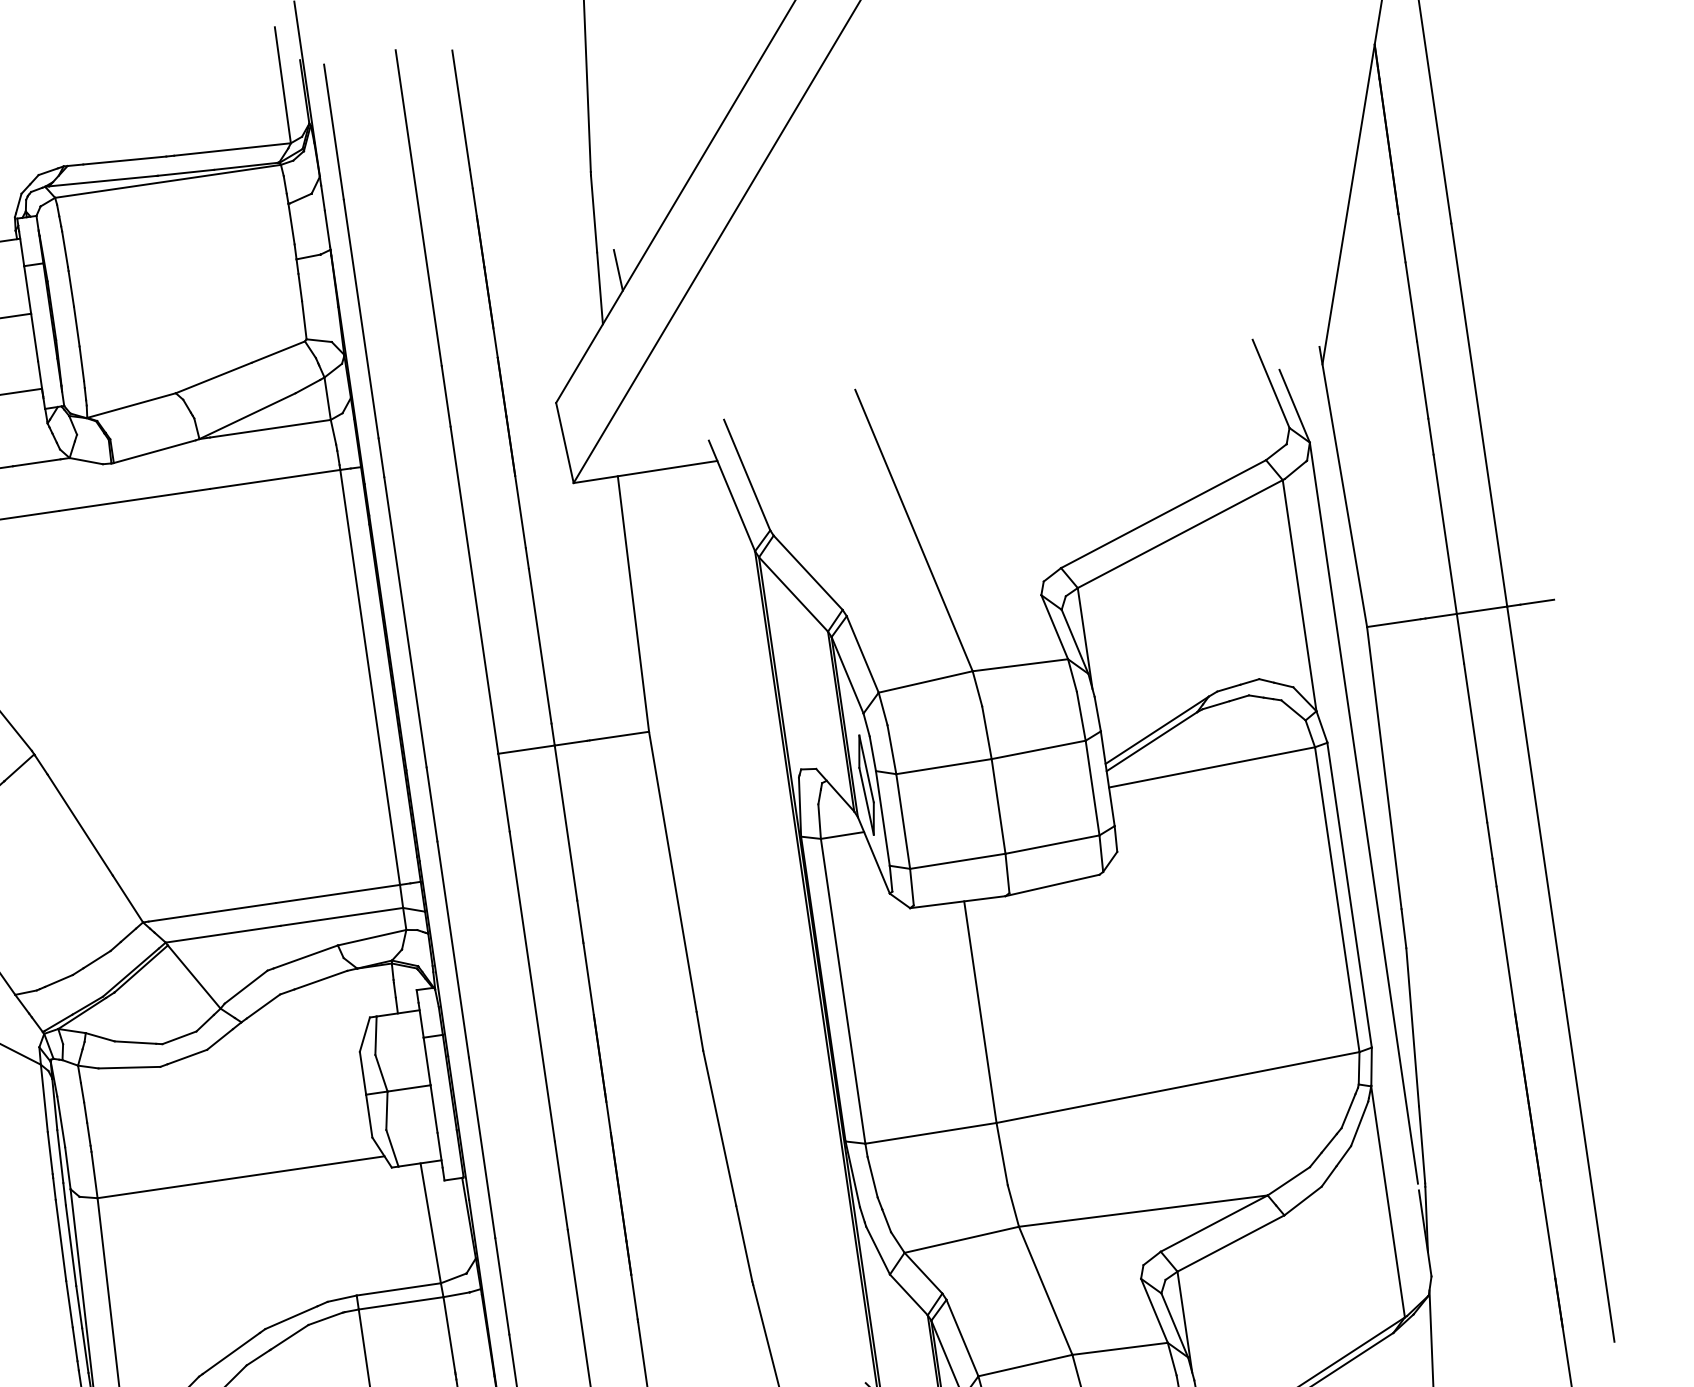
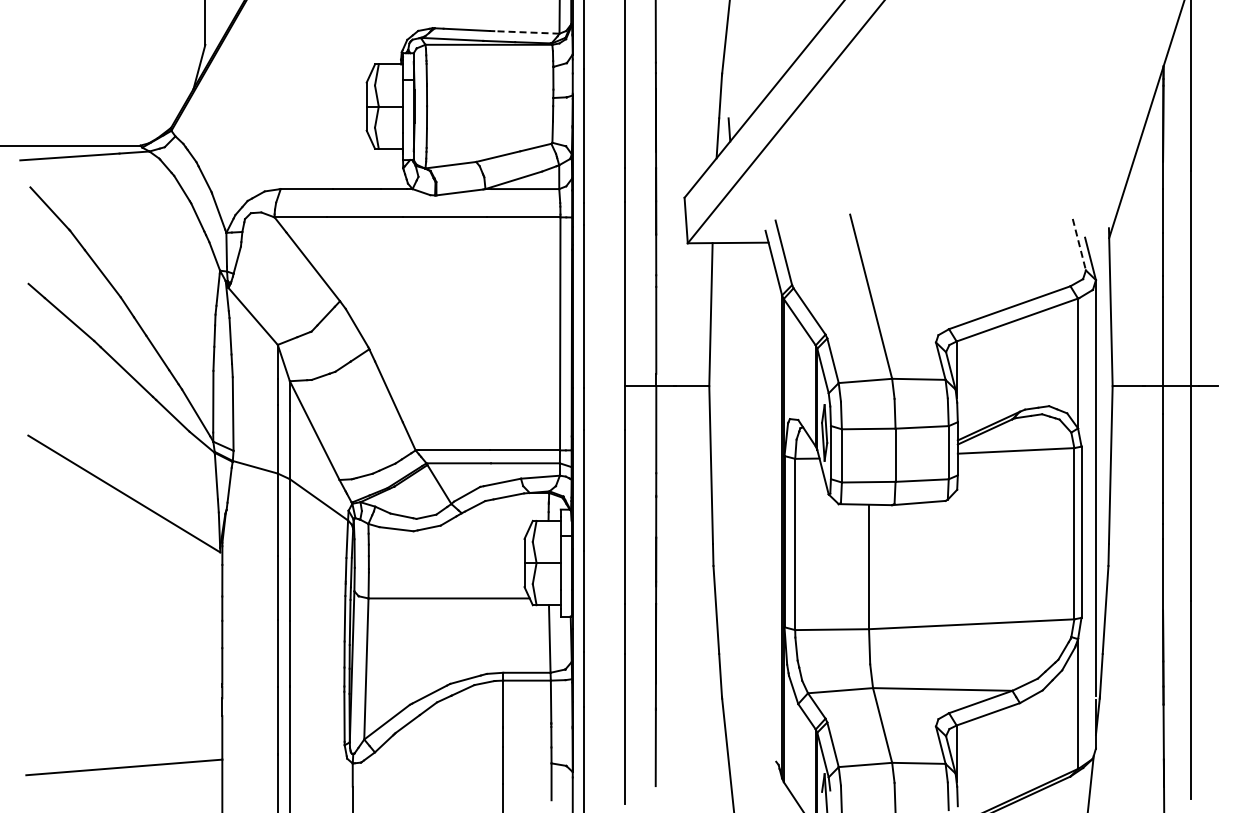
line: (231, 149) -> (526, 32), solid -> dashed
line: (1271, 383) -> (1079, 244), solid -> dashed

